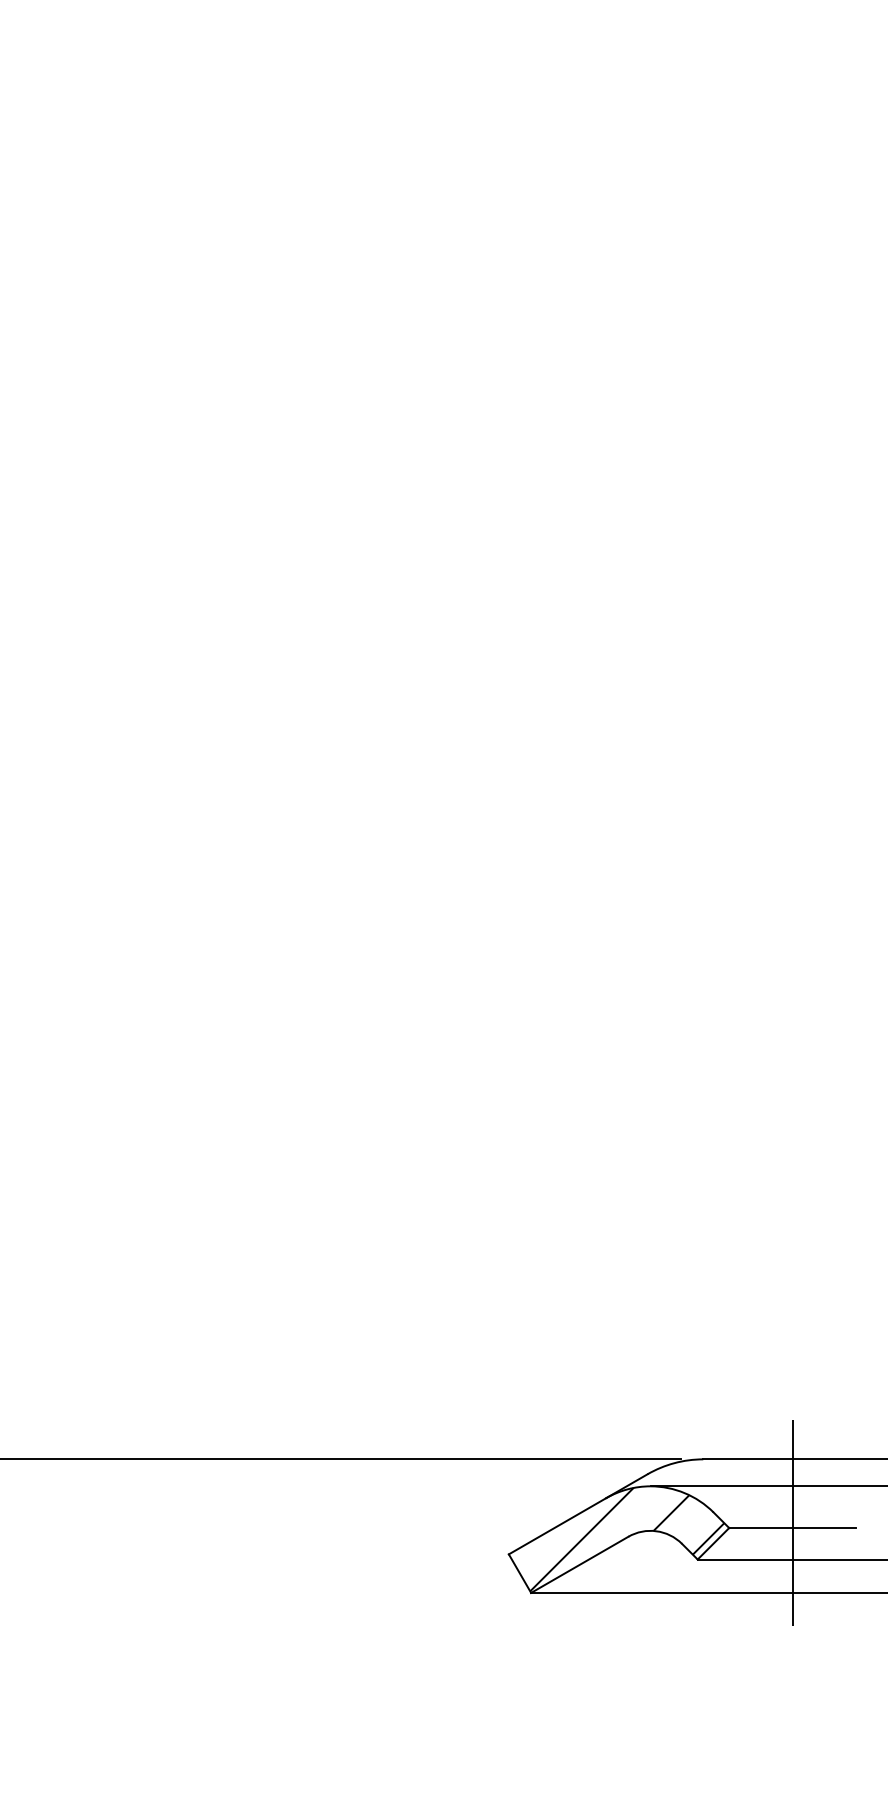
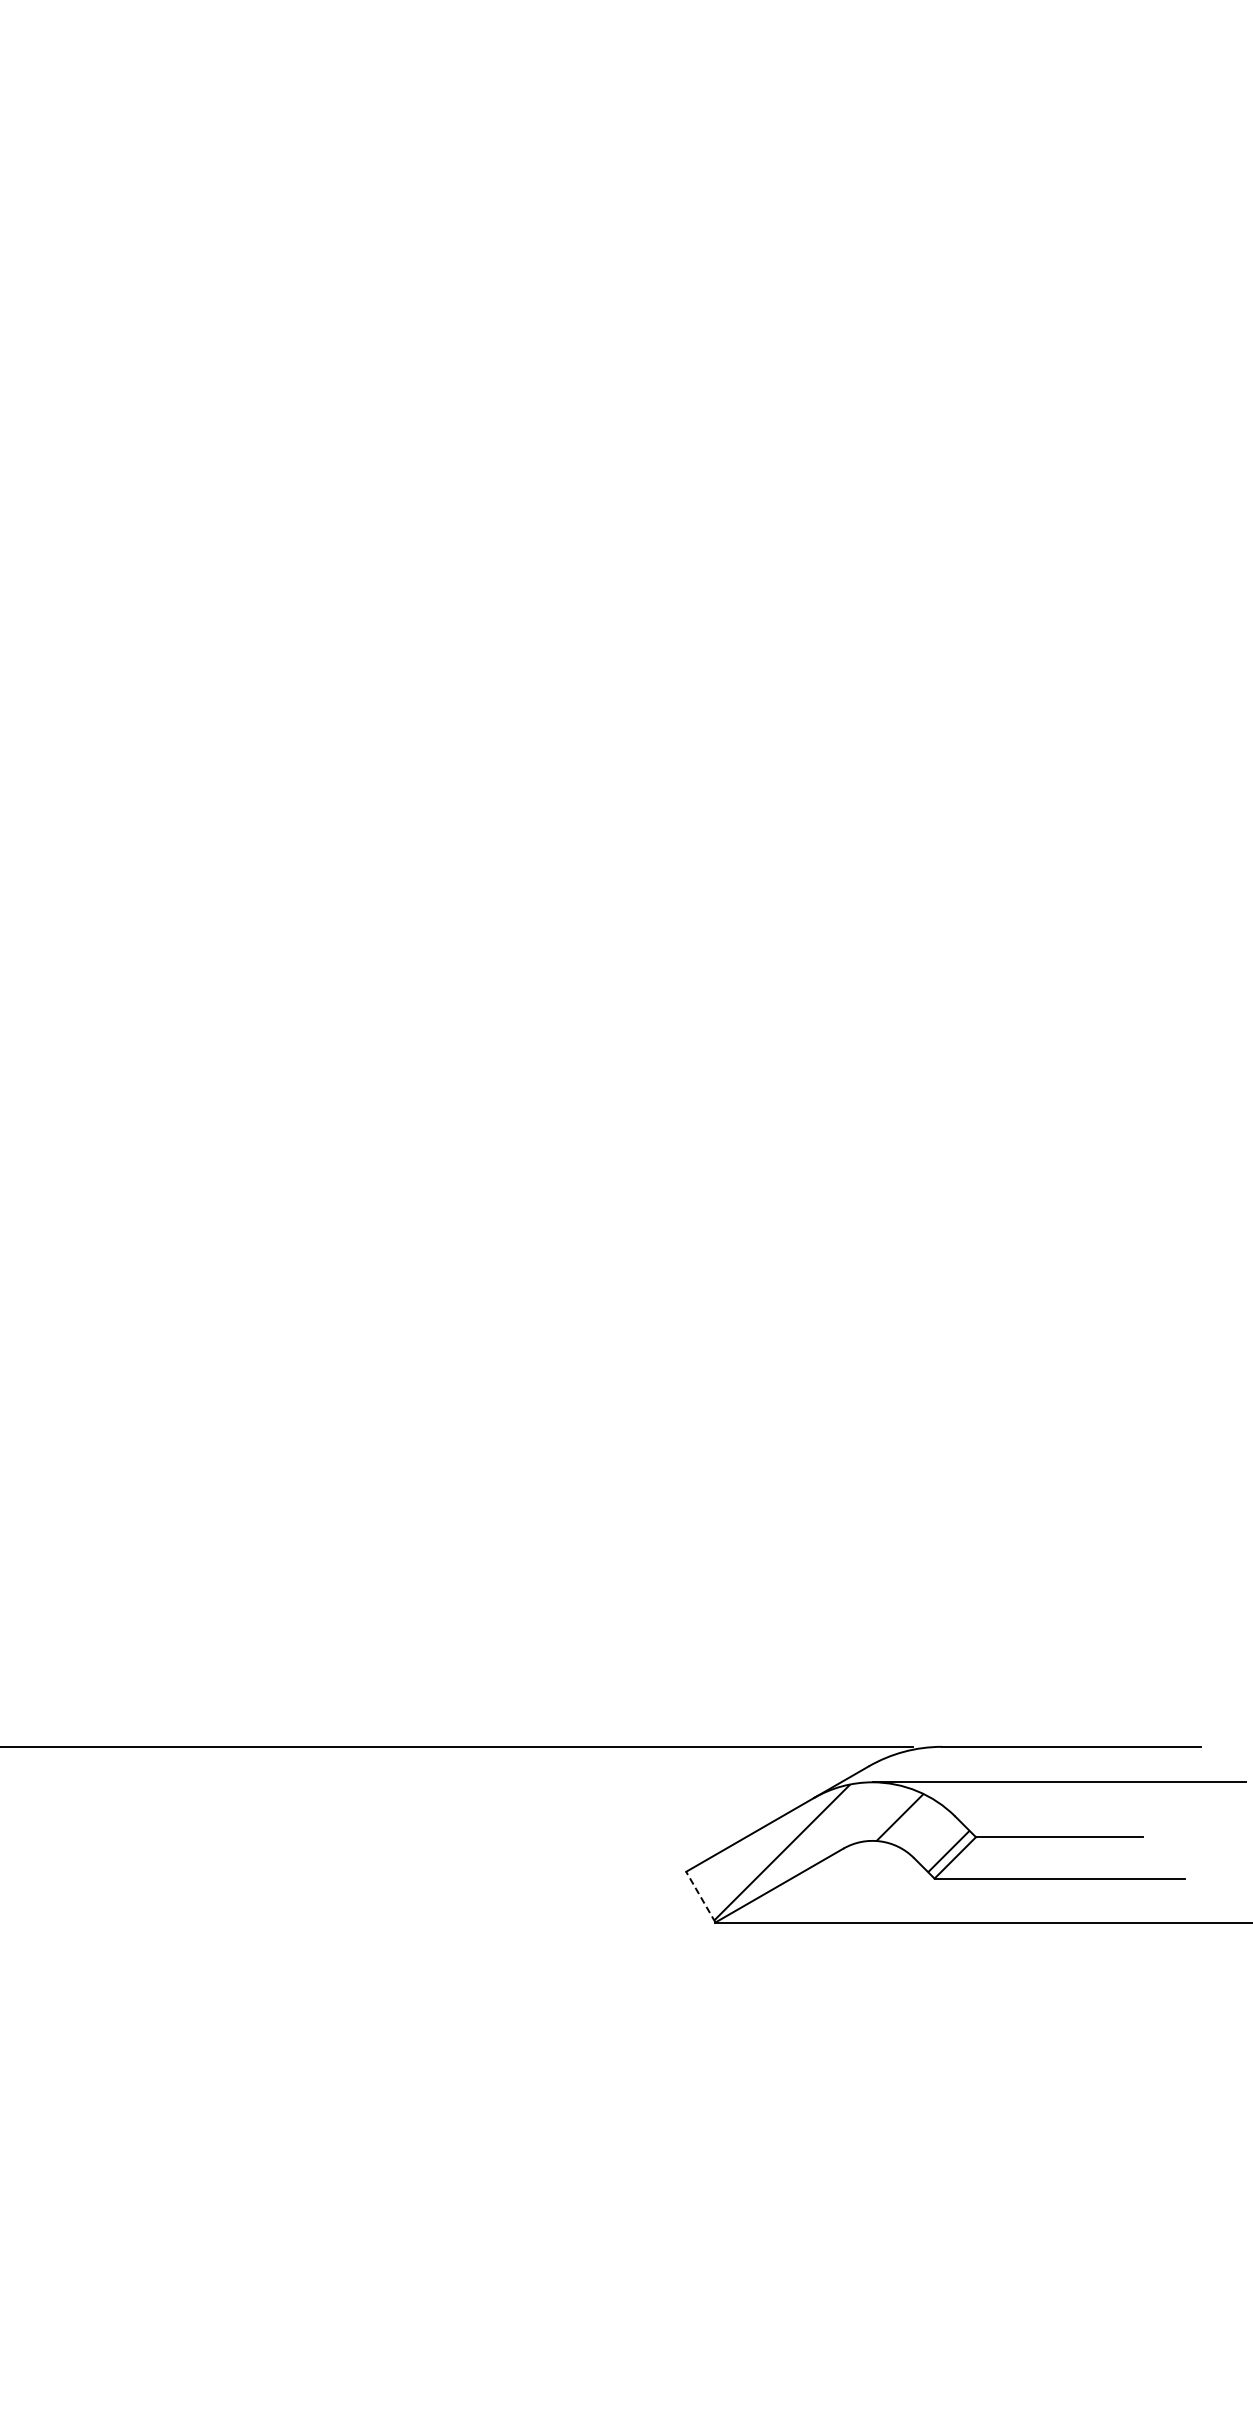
line: (792, 1522) -> (1059, 1830), removed
line: (519, 1573) -> (700, 1896), solid -> dashed

